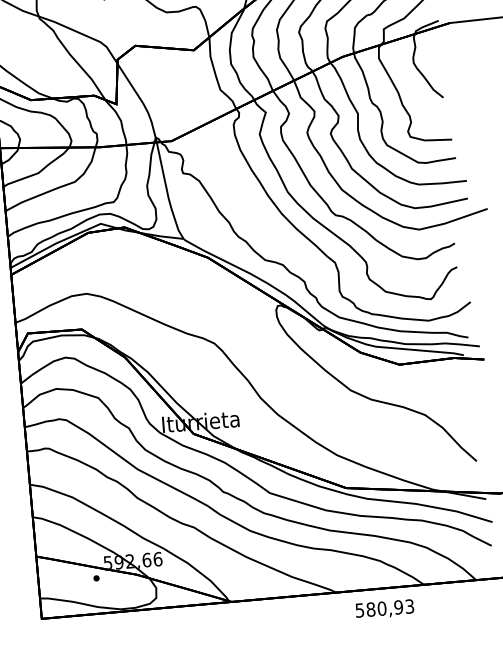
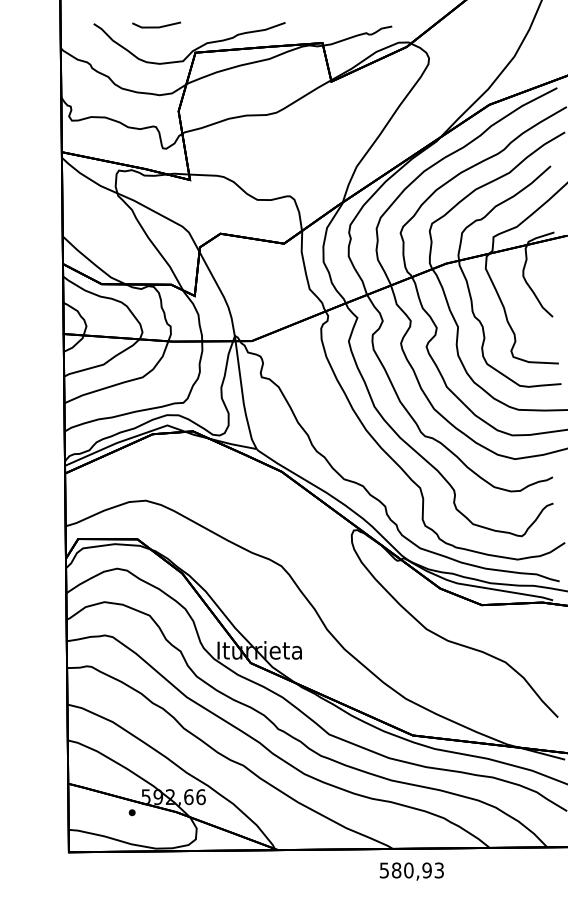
text: (384, 609) -> (411, 871), moved

